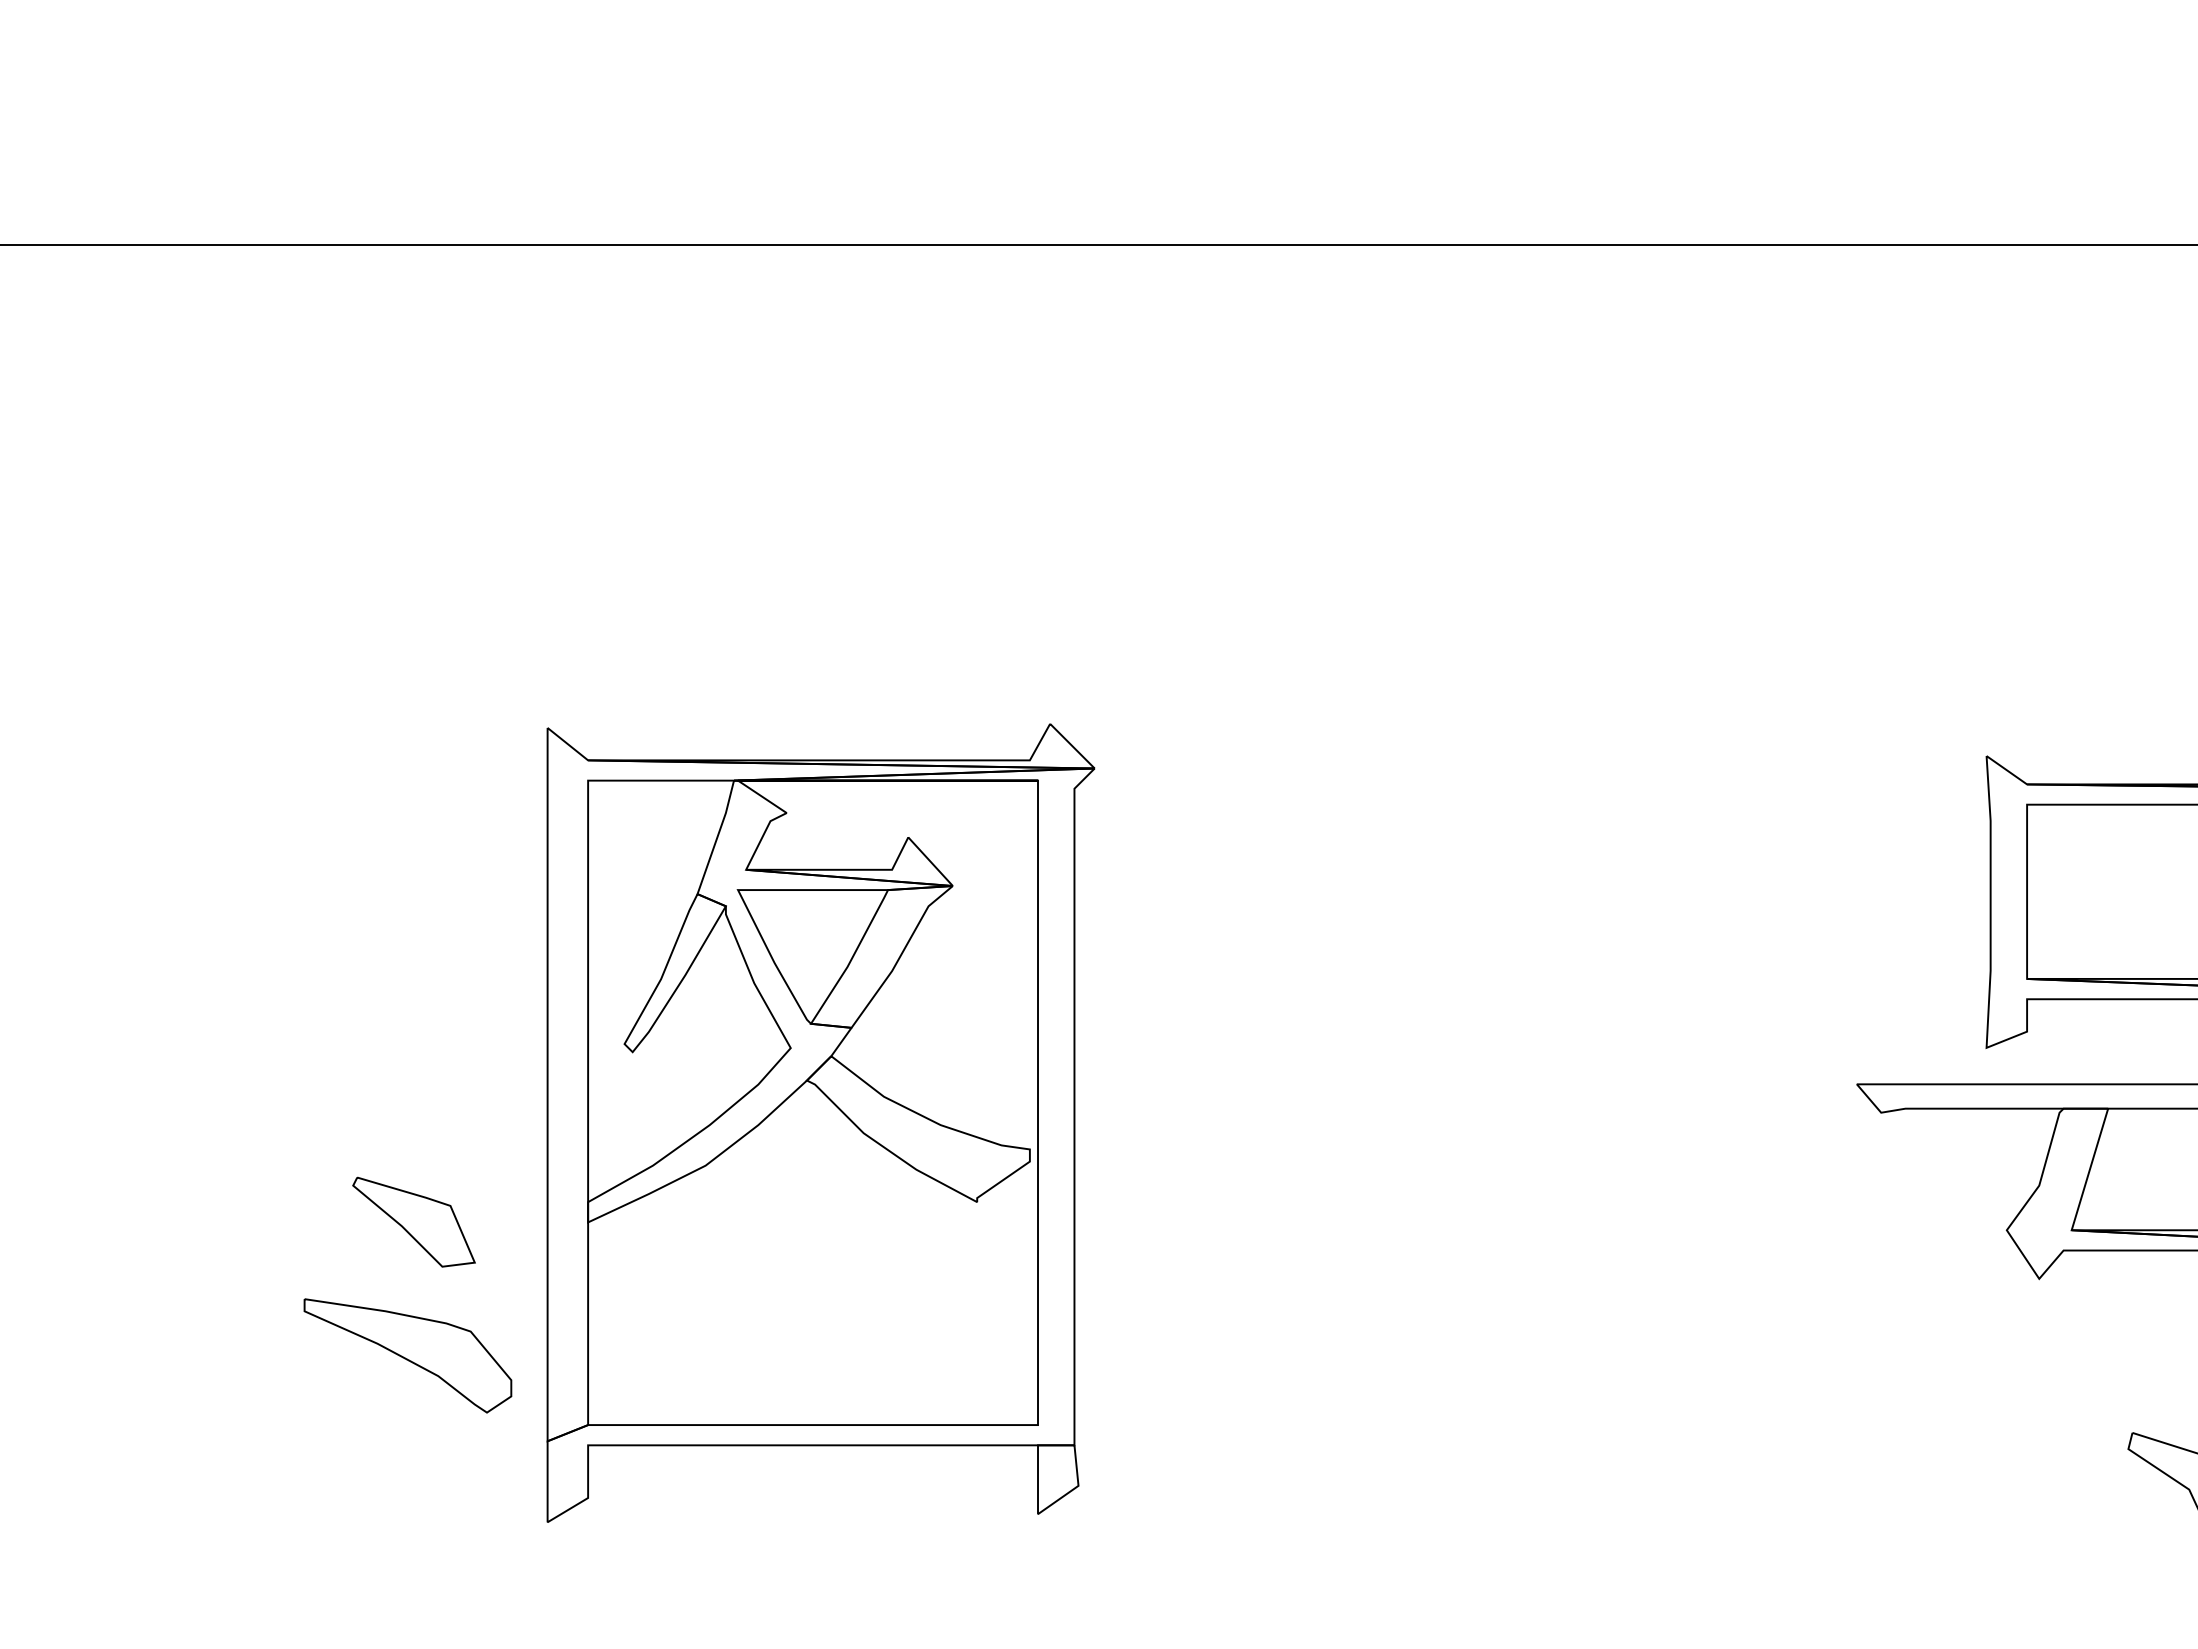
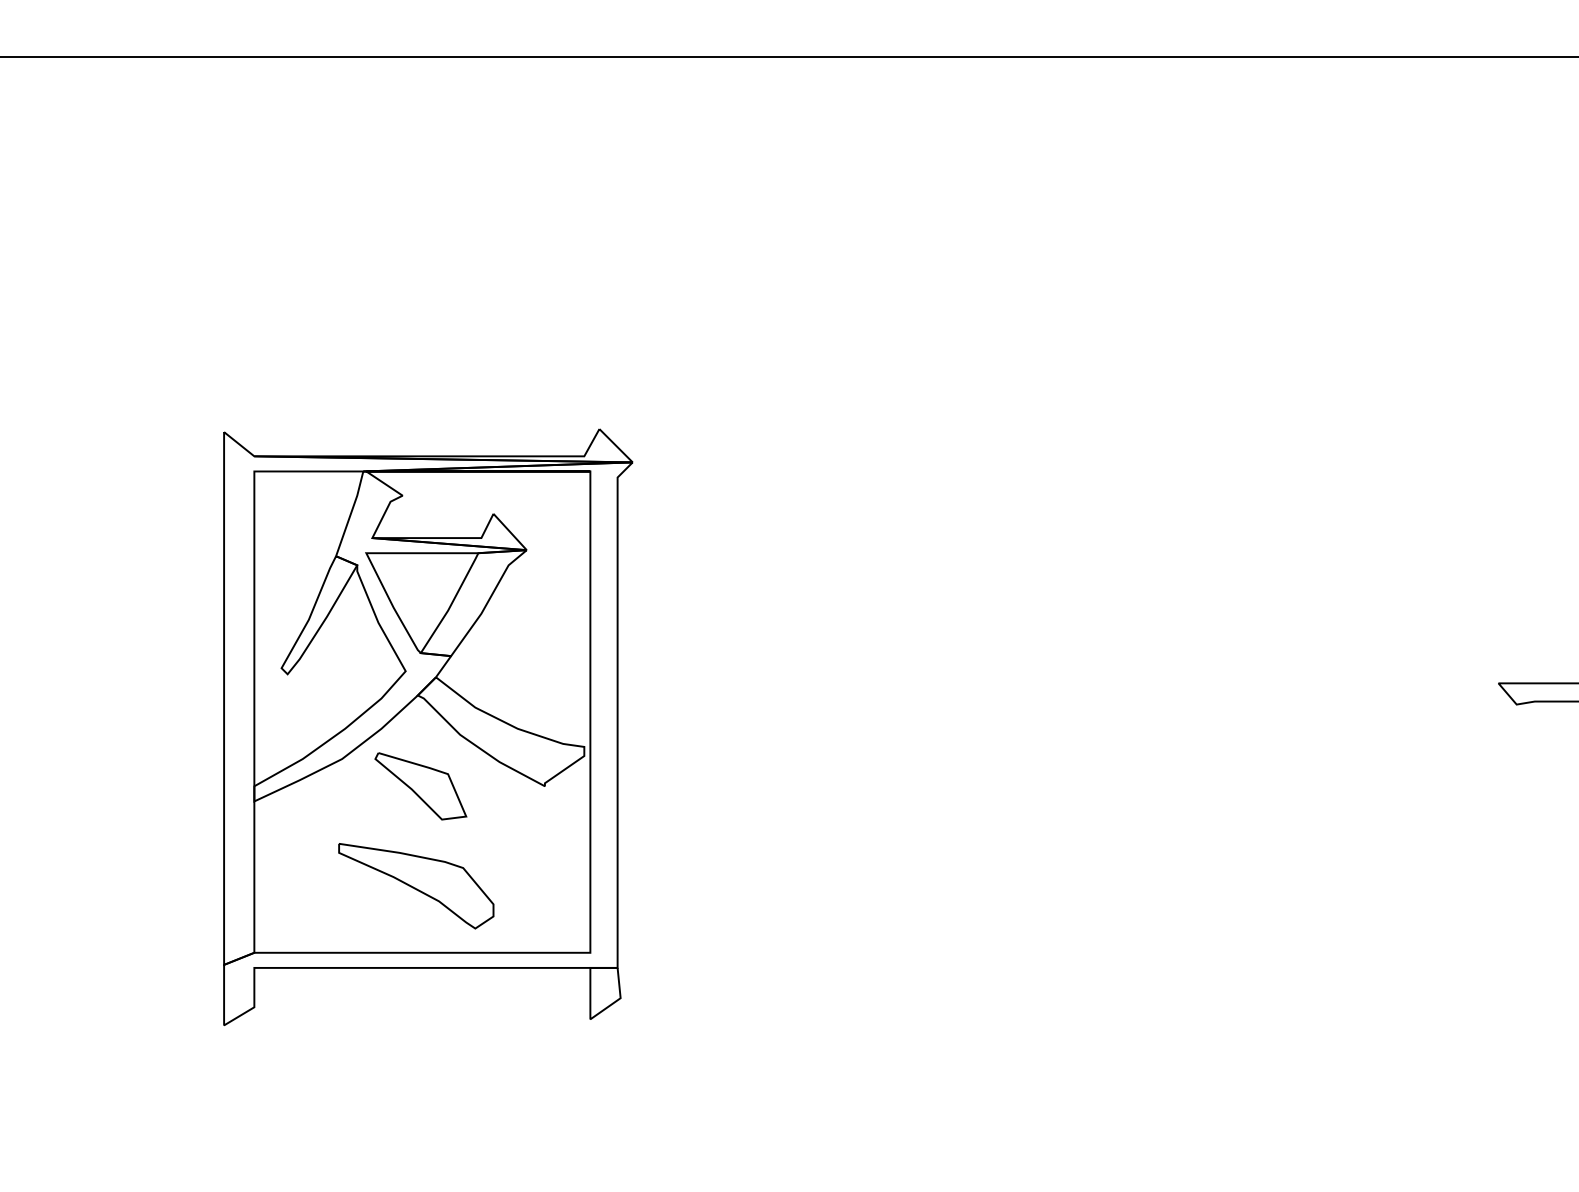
part: (820, 1122) -> (427, 726), moved

